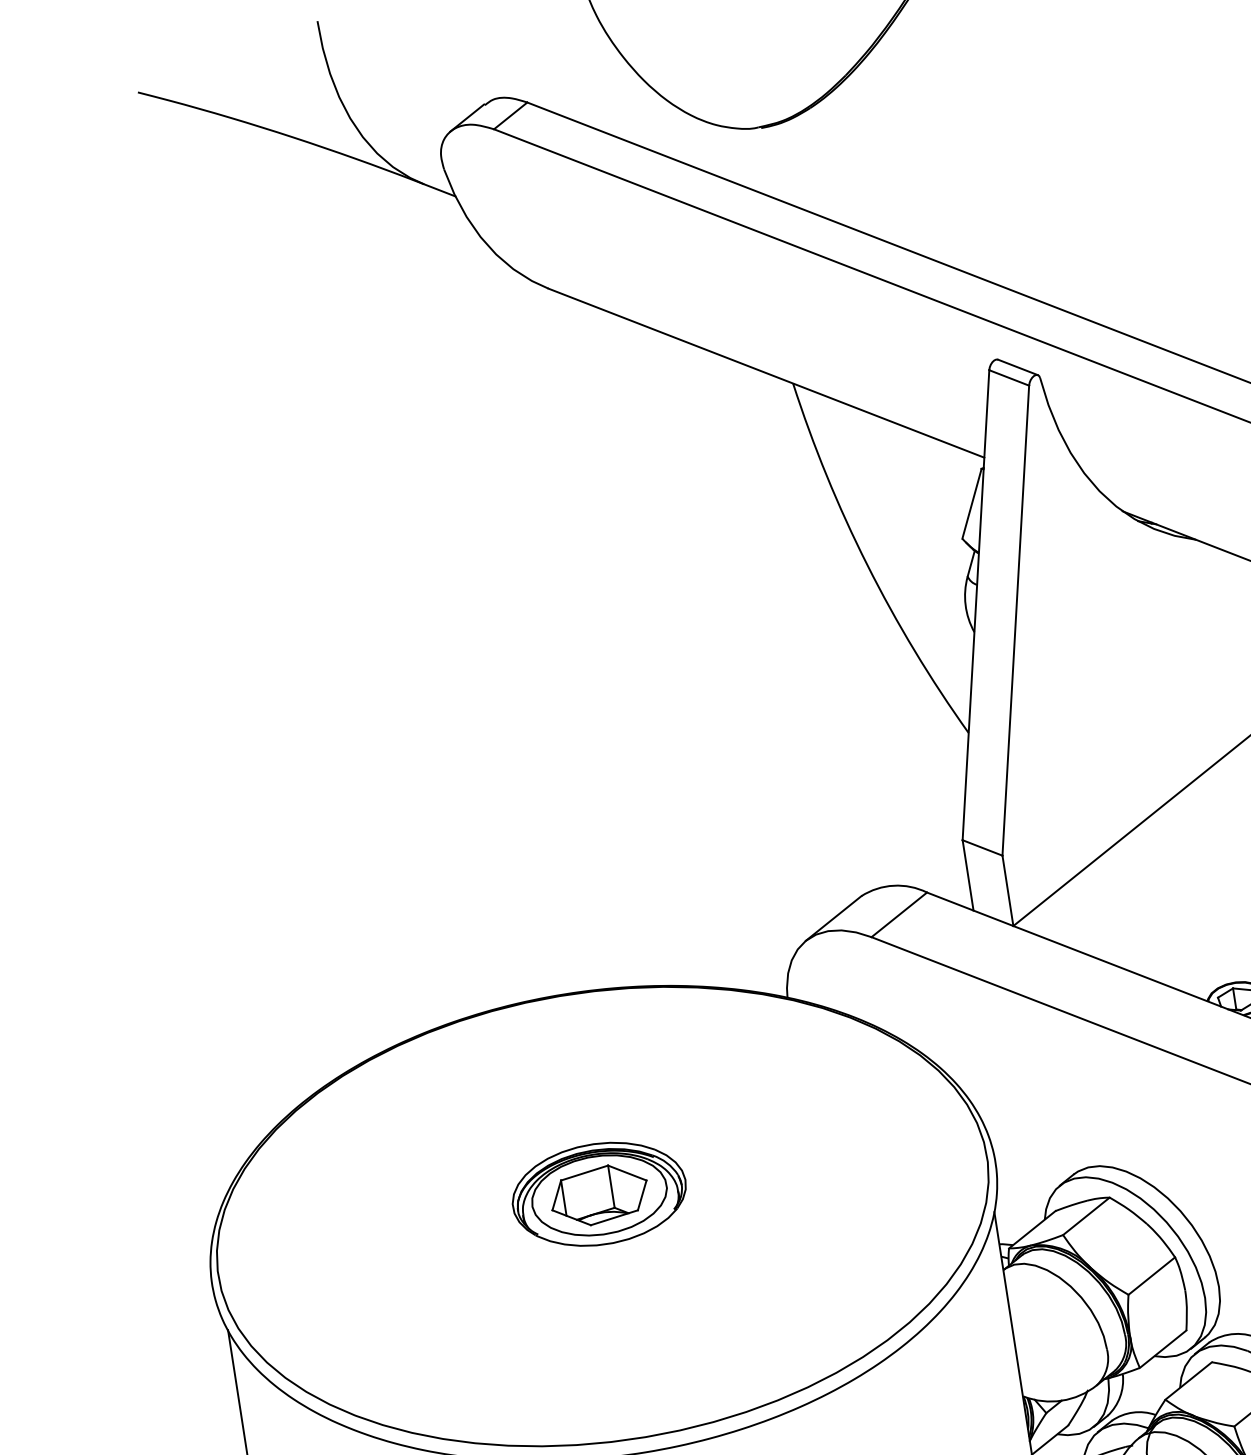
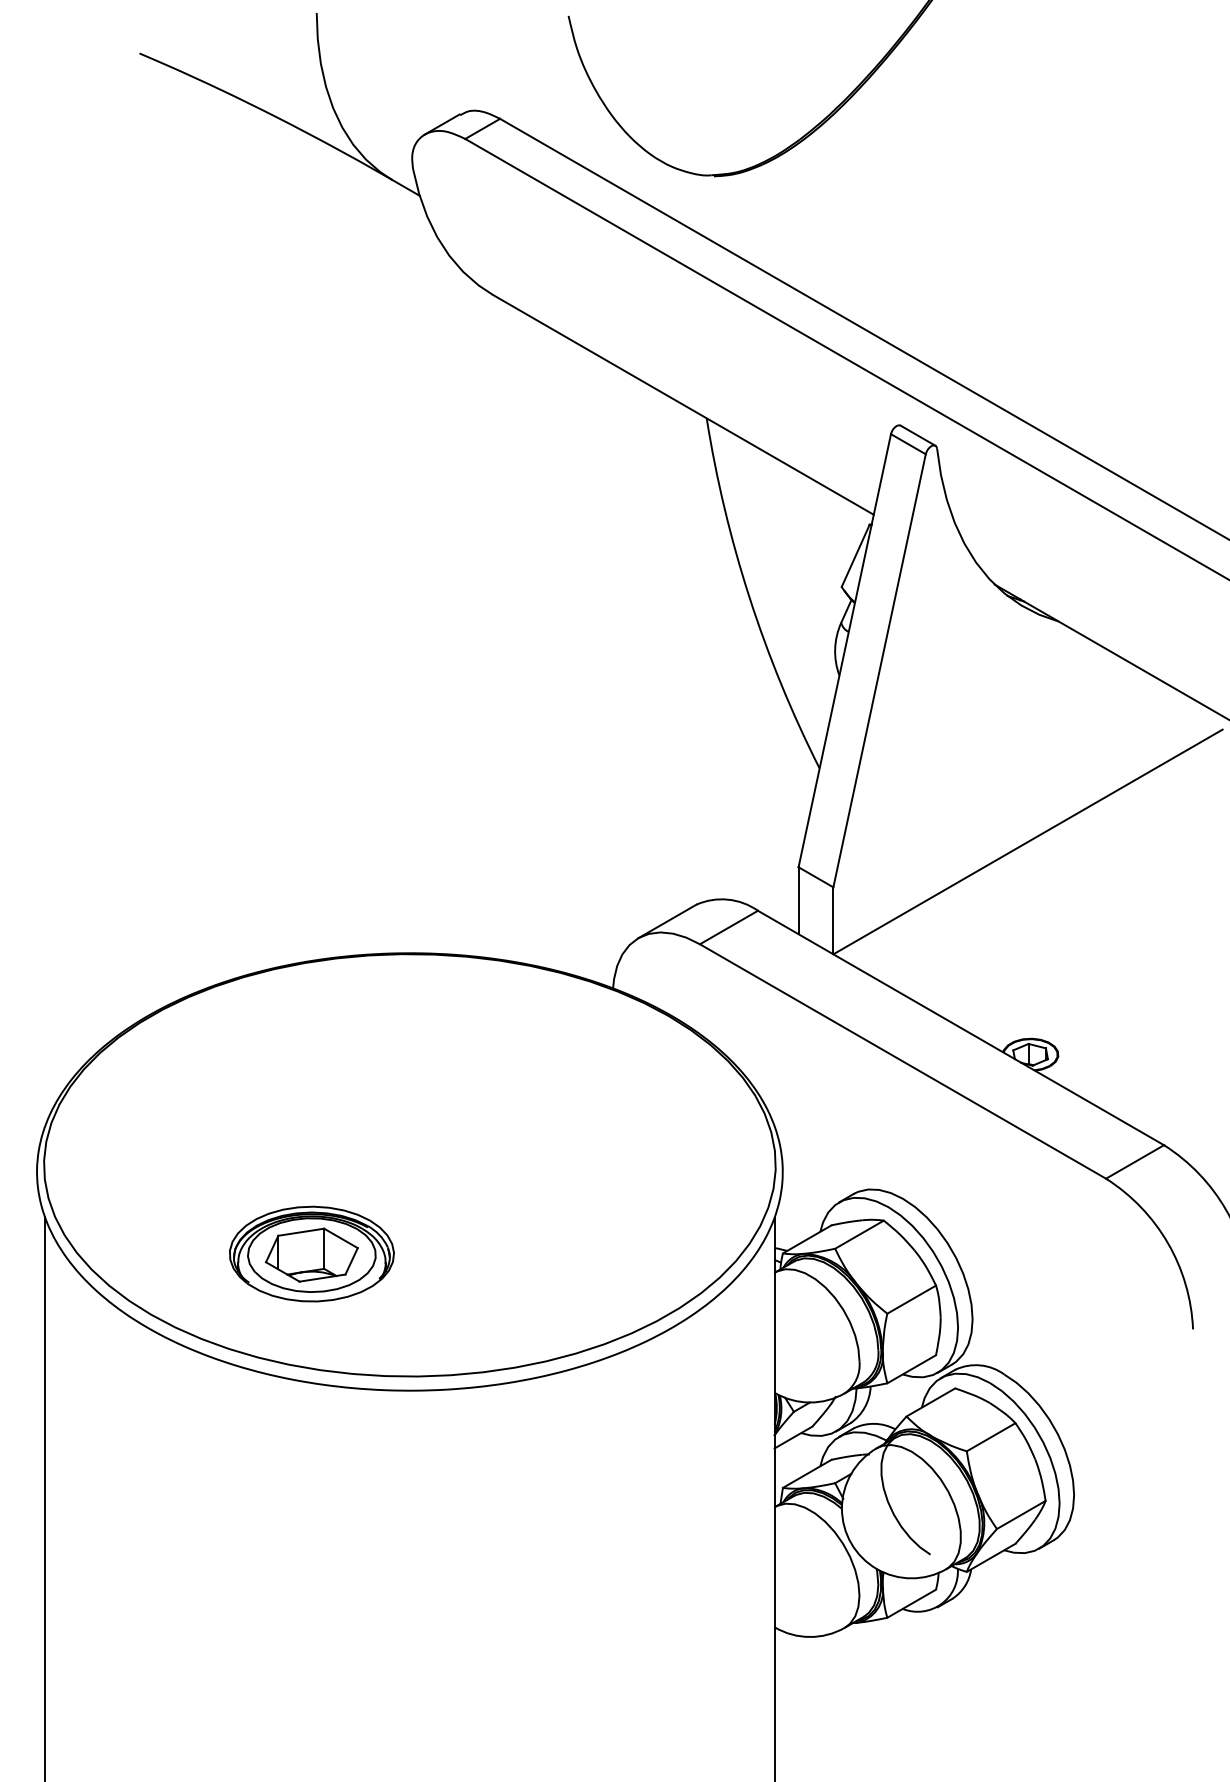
part: (598, 1193) -> (311, 1253), moved

